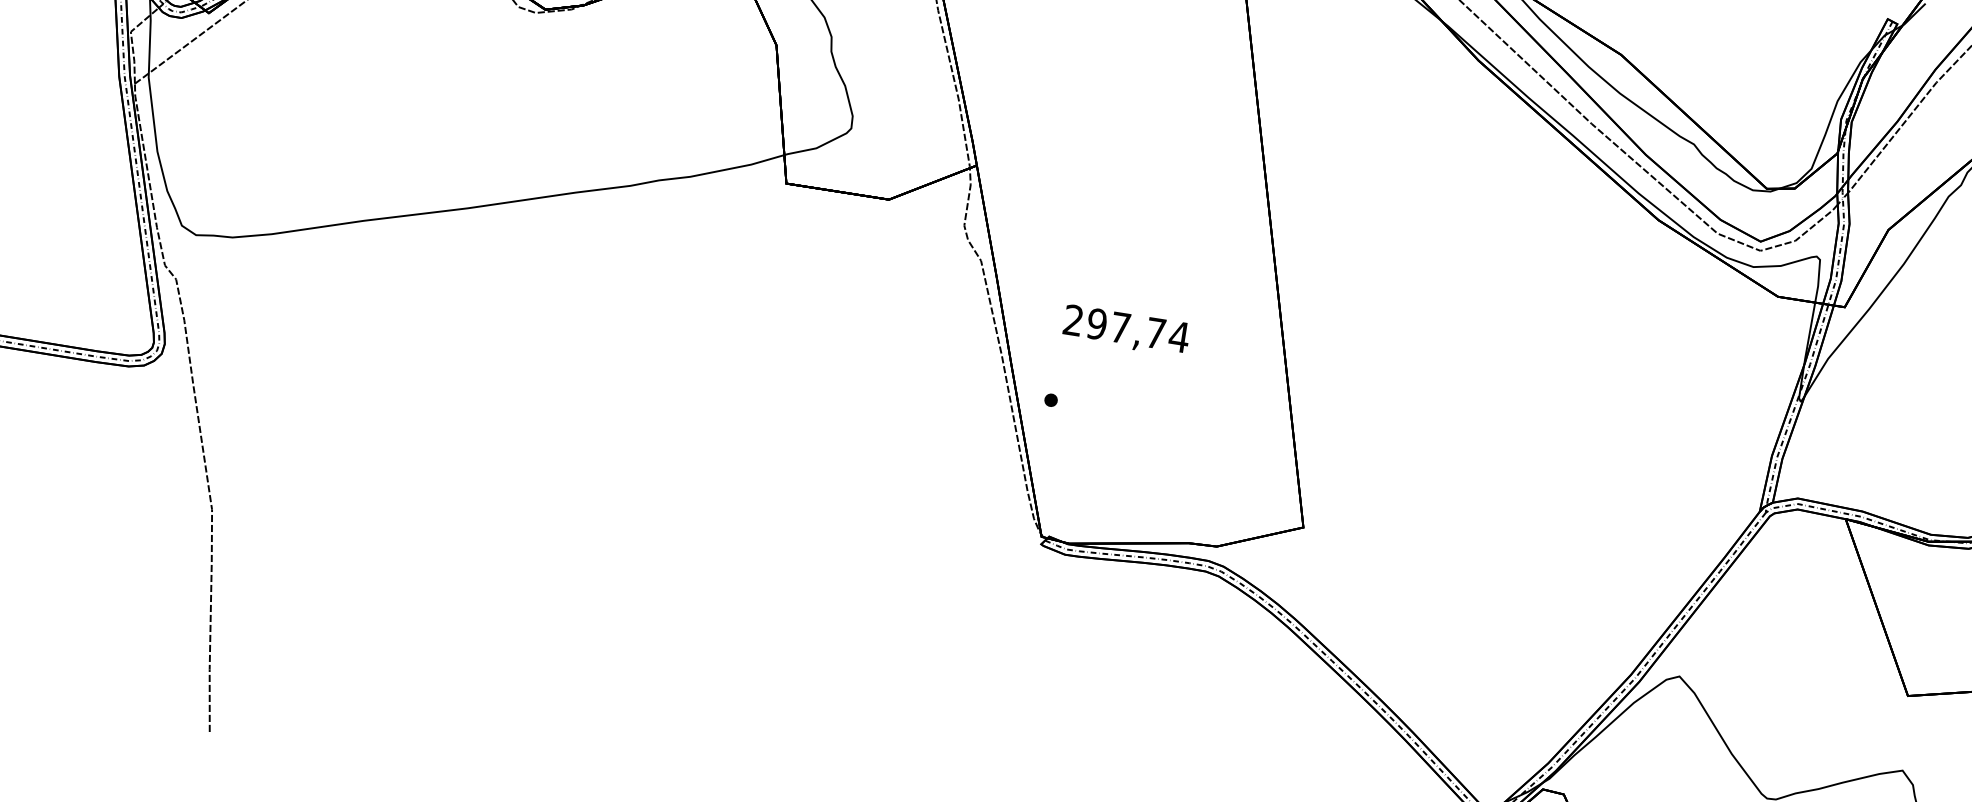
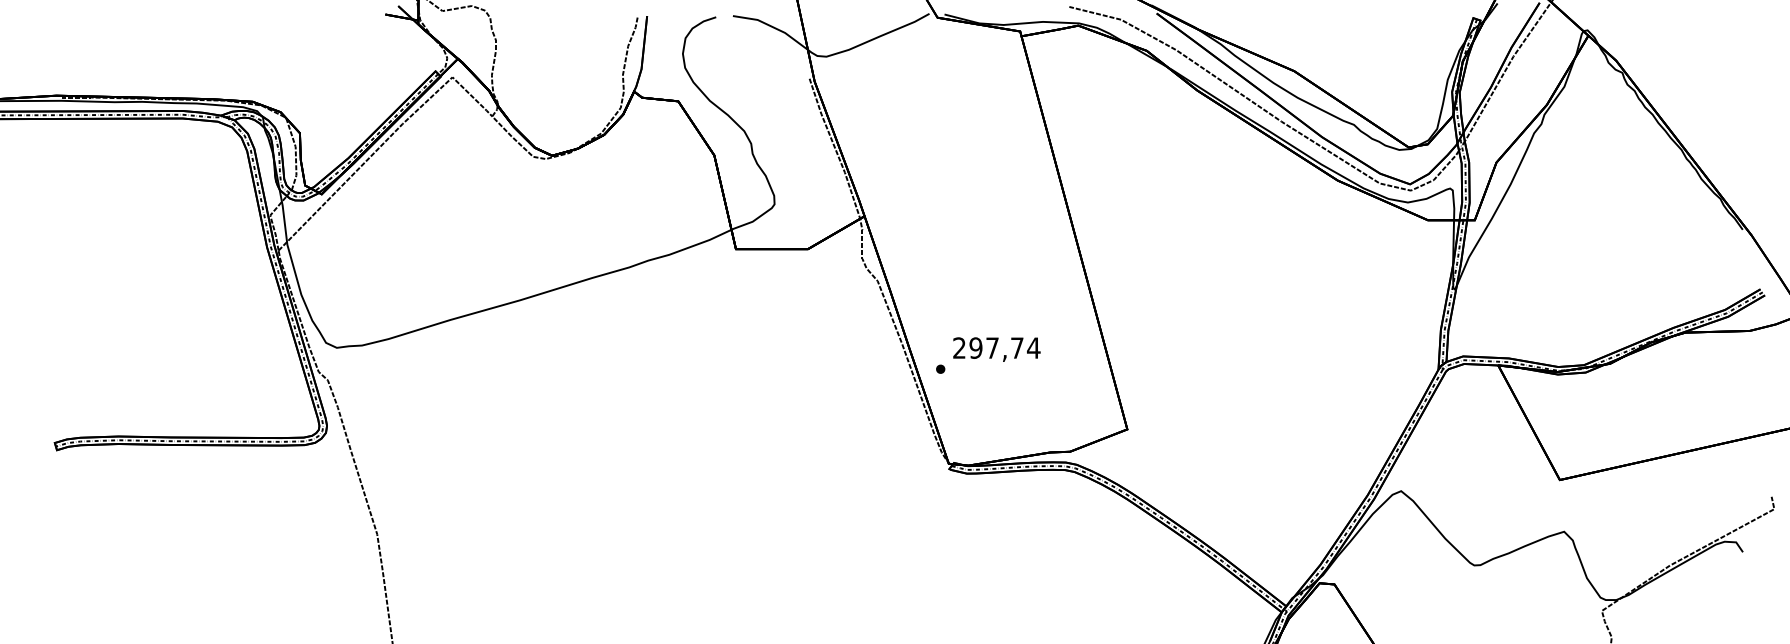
text: (1125, 330) -> (996, 349), moved

